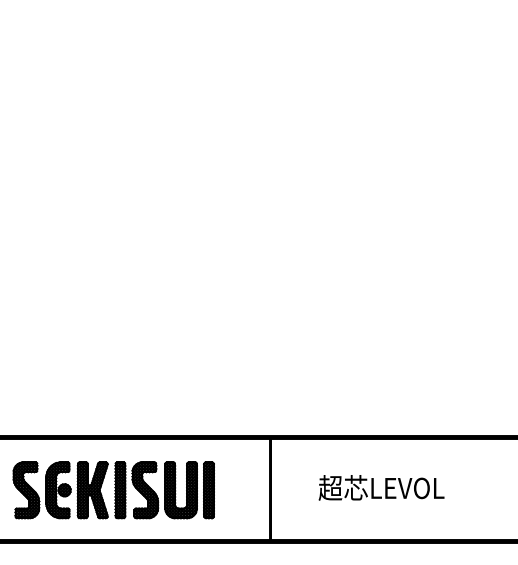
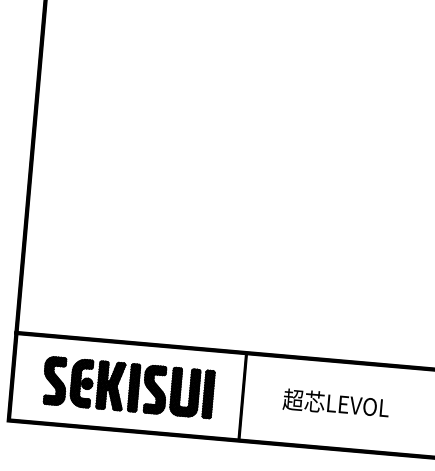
part: (113, 490) -> (128, 387), moved

